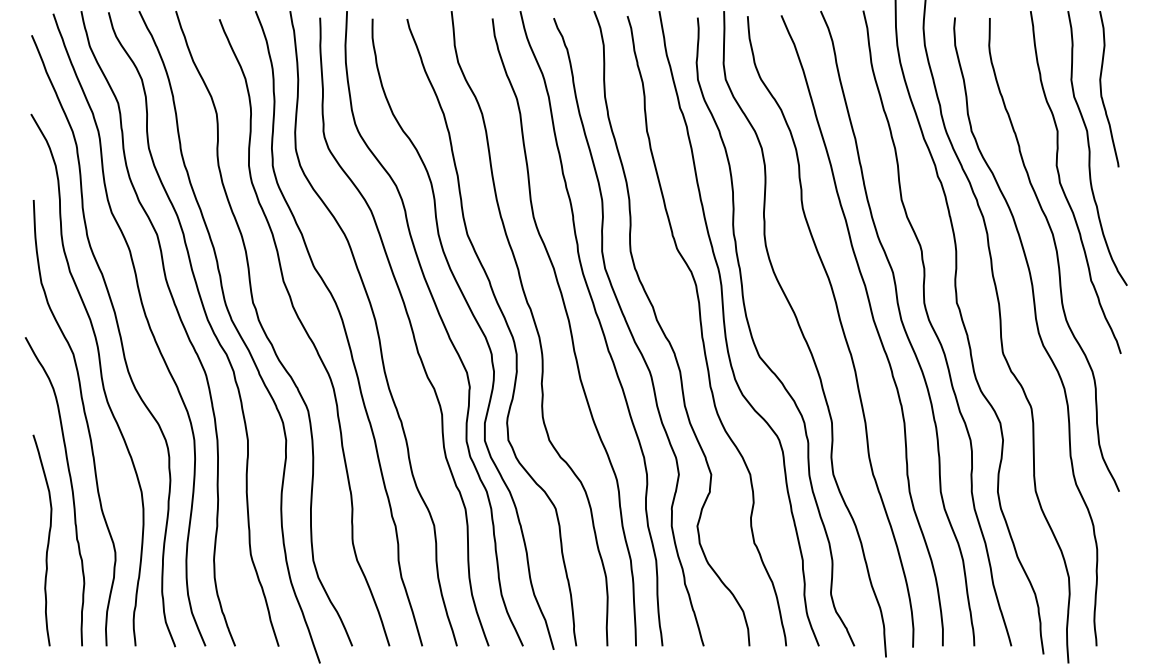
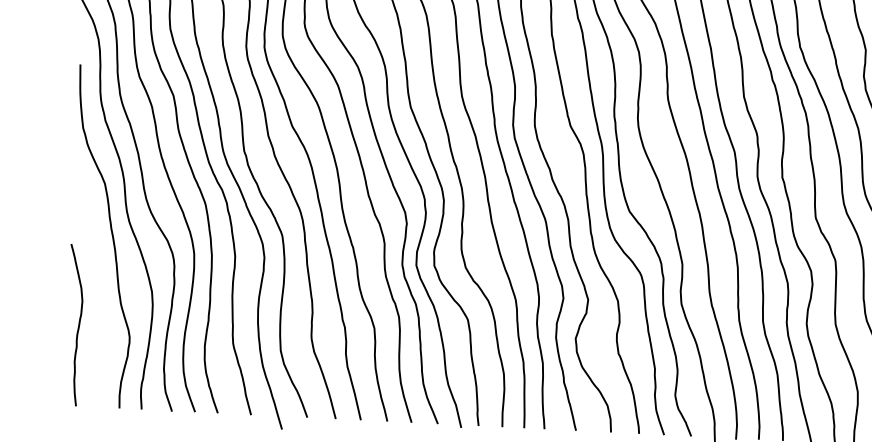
curve: (71, 491) -> (98, 288), removed

